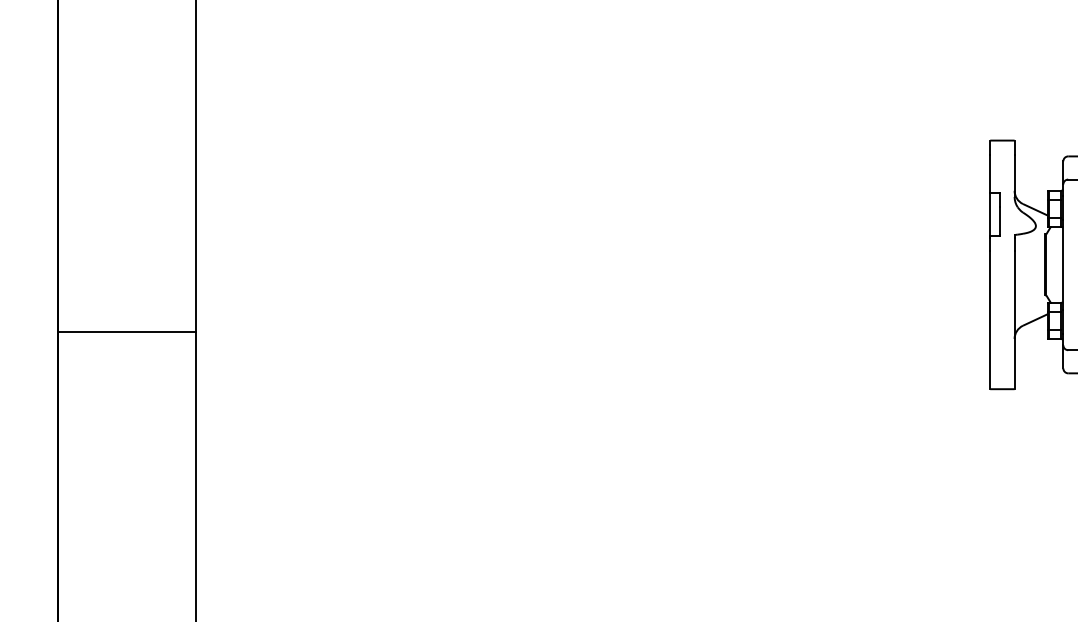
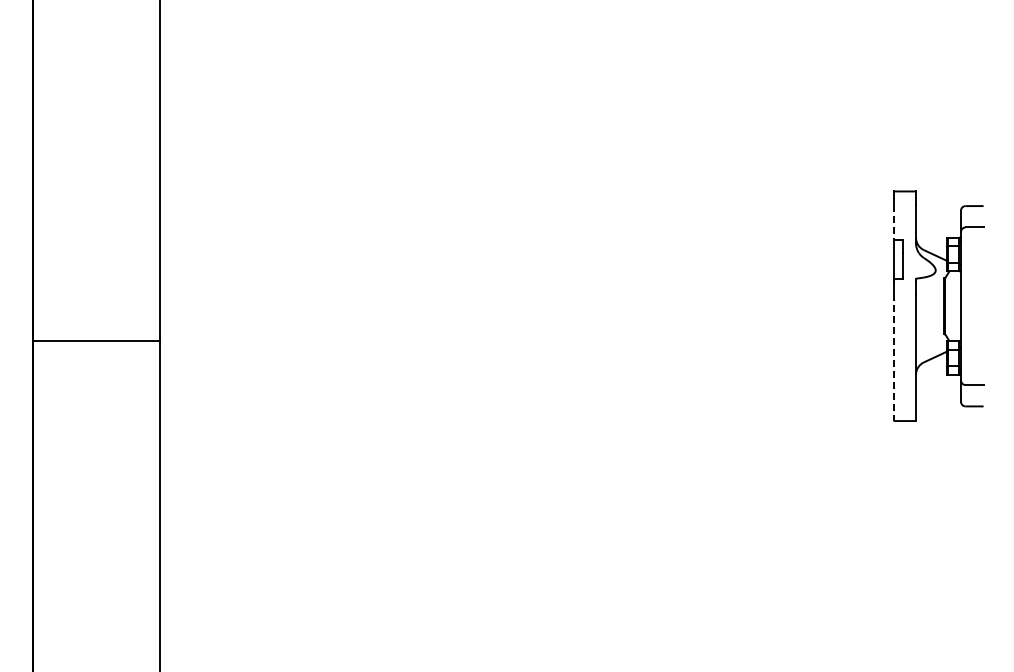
line: (990, 174) -> (893, 222), solid -> dashed
line: (990, 320) -> (893, 357), solid -> dashed
line: (127, 332) -> (96, 341), moved

